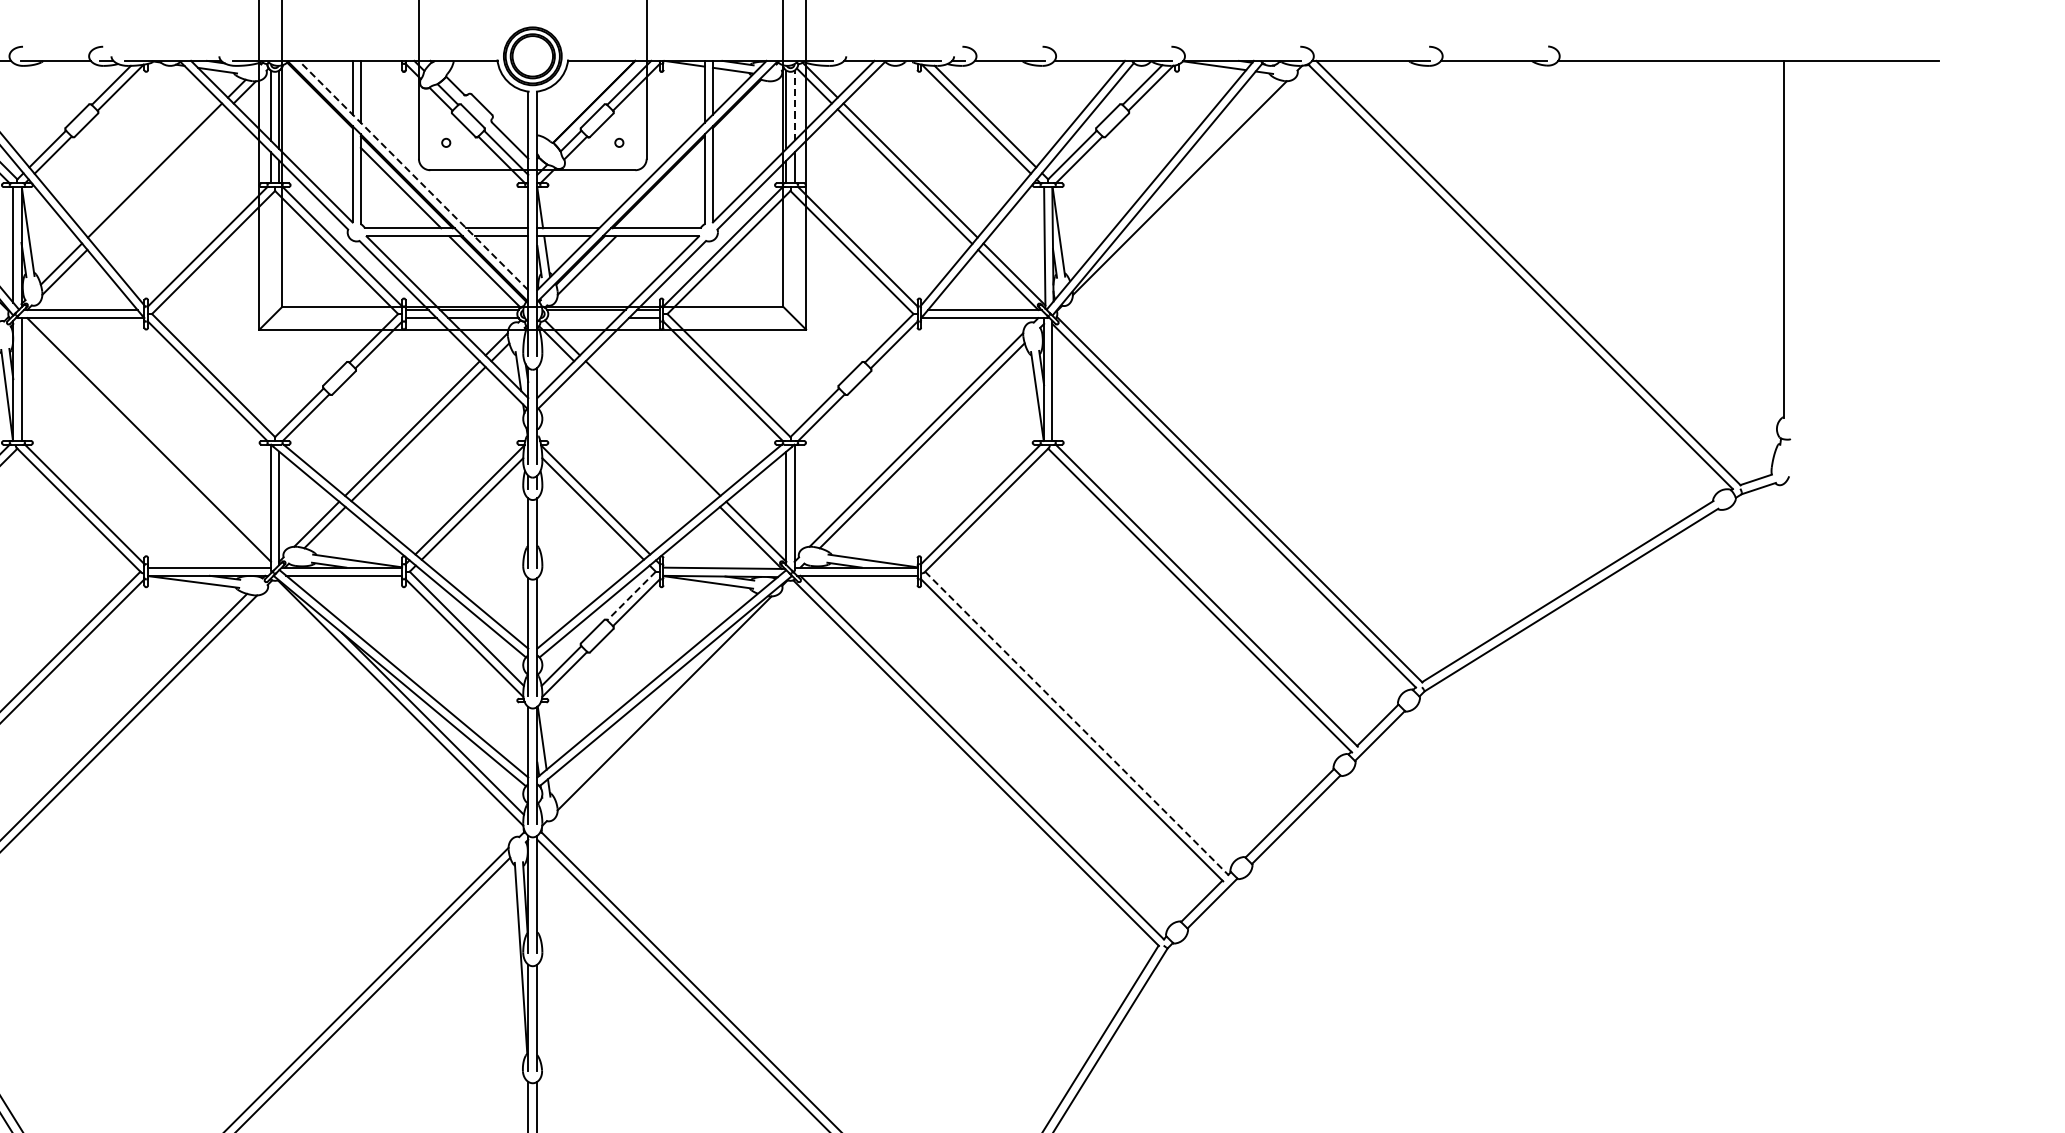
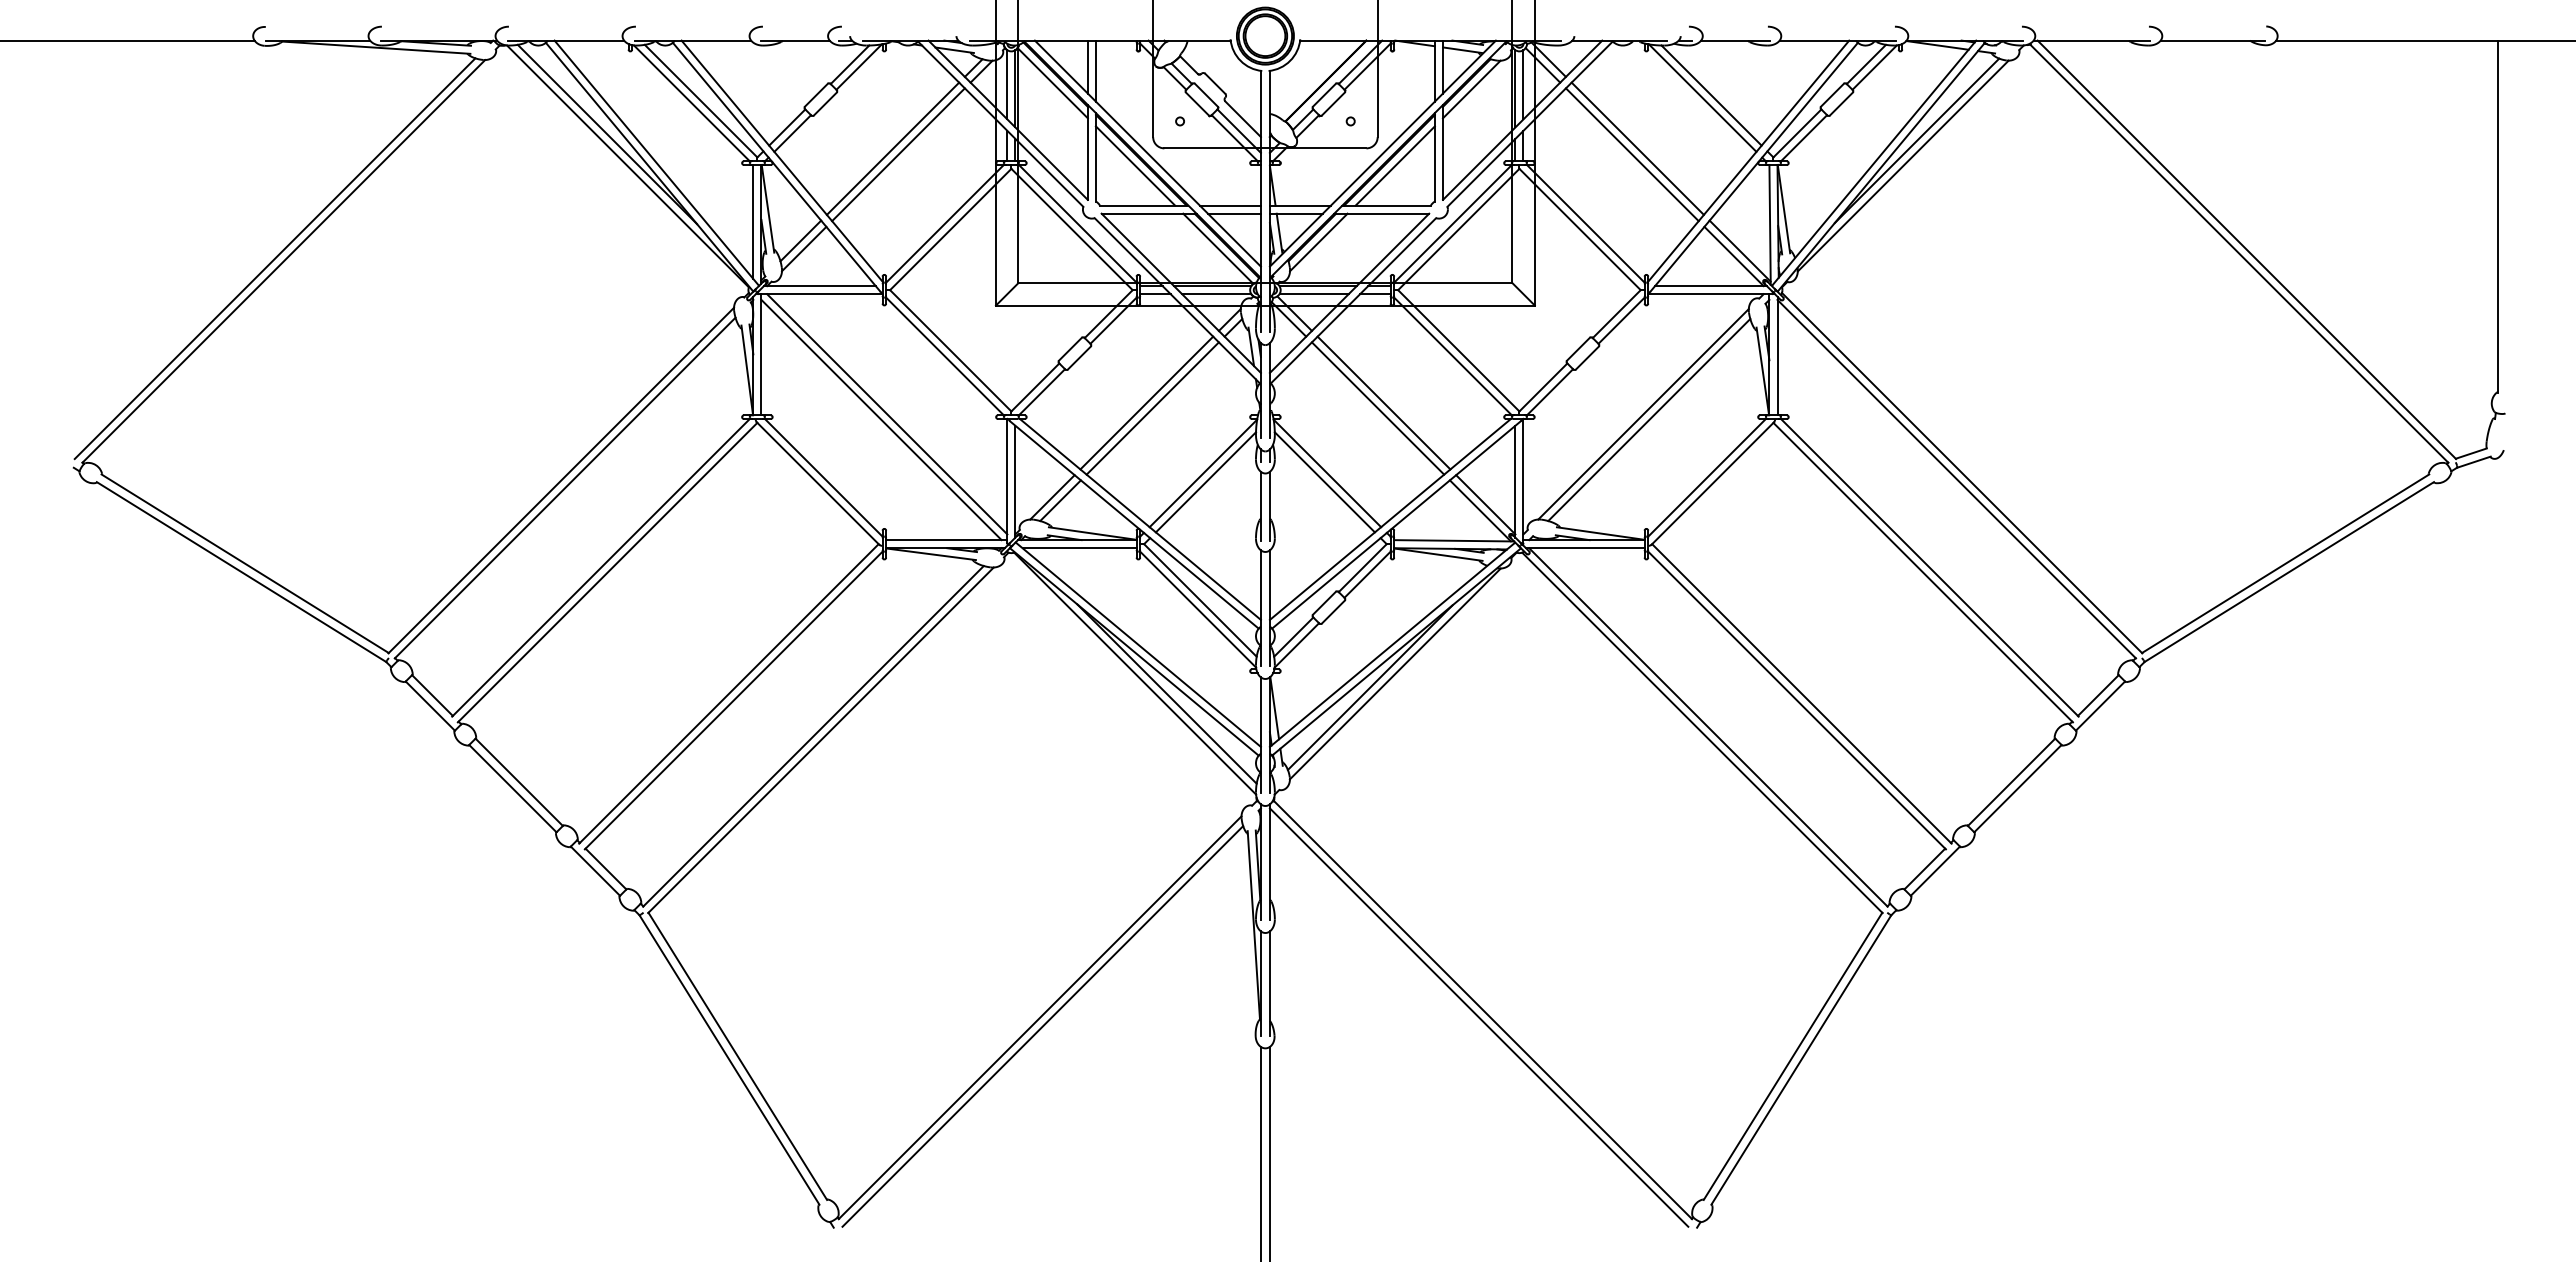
line: (316, 104) -> (1052, 83), added
line: (794, 105) -> (1523, 84), dashed -> solid
line: (741, 110) -> (1471, 89), added
line: (1193, 162) -> (1916, 140), added
line: (413, 175) -> (1147, 153), dashed -> solid
line: (160, 176) -> (898, 154), added
line: (663, 187) -> (1394, 165), added
line: (581, 318) -> (1313, 294), added
line: (646, 434) -> (1377, 408), added
line: (143, 445) -> (881, 419), added
line: (631, 596) -> (1362, 568), dashed -> solid
line: (638, 717) -> (1369, 687), added
line: (1076, 723) -> (1801, 693), dashed -> solid

